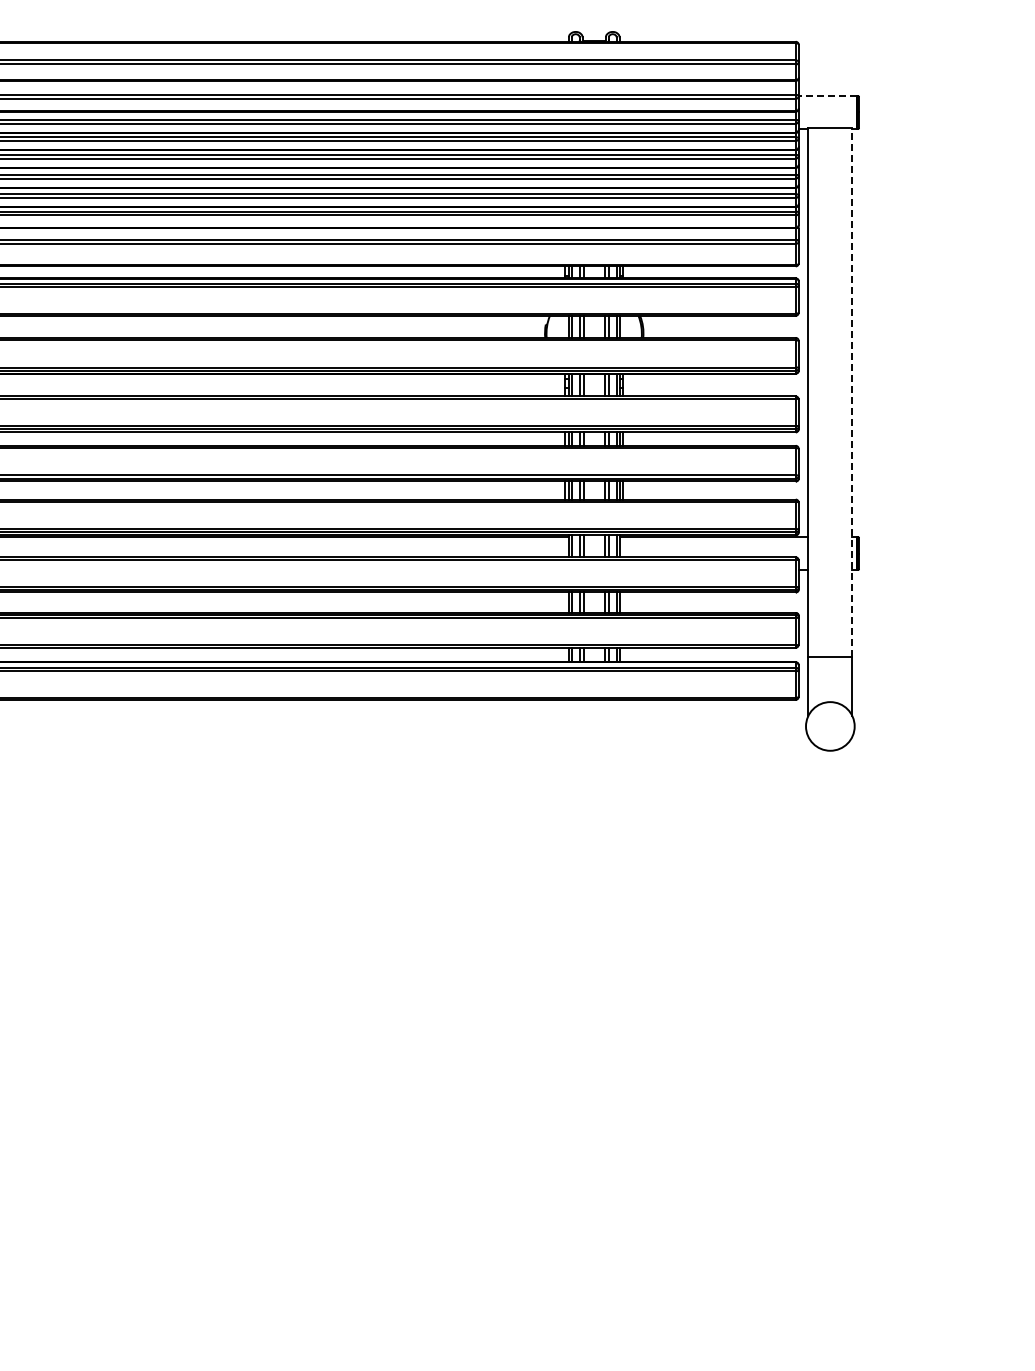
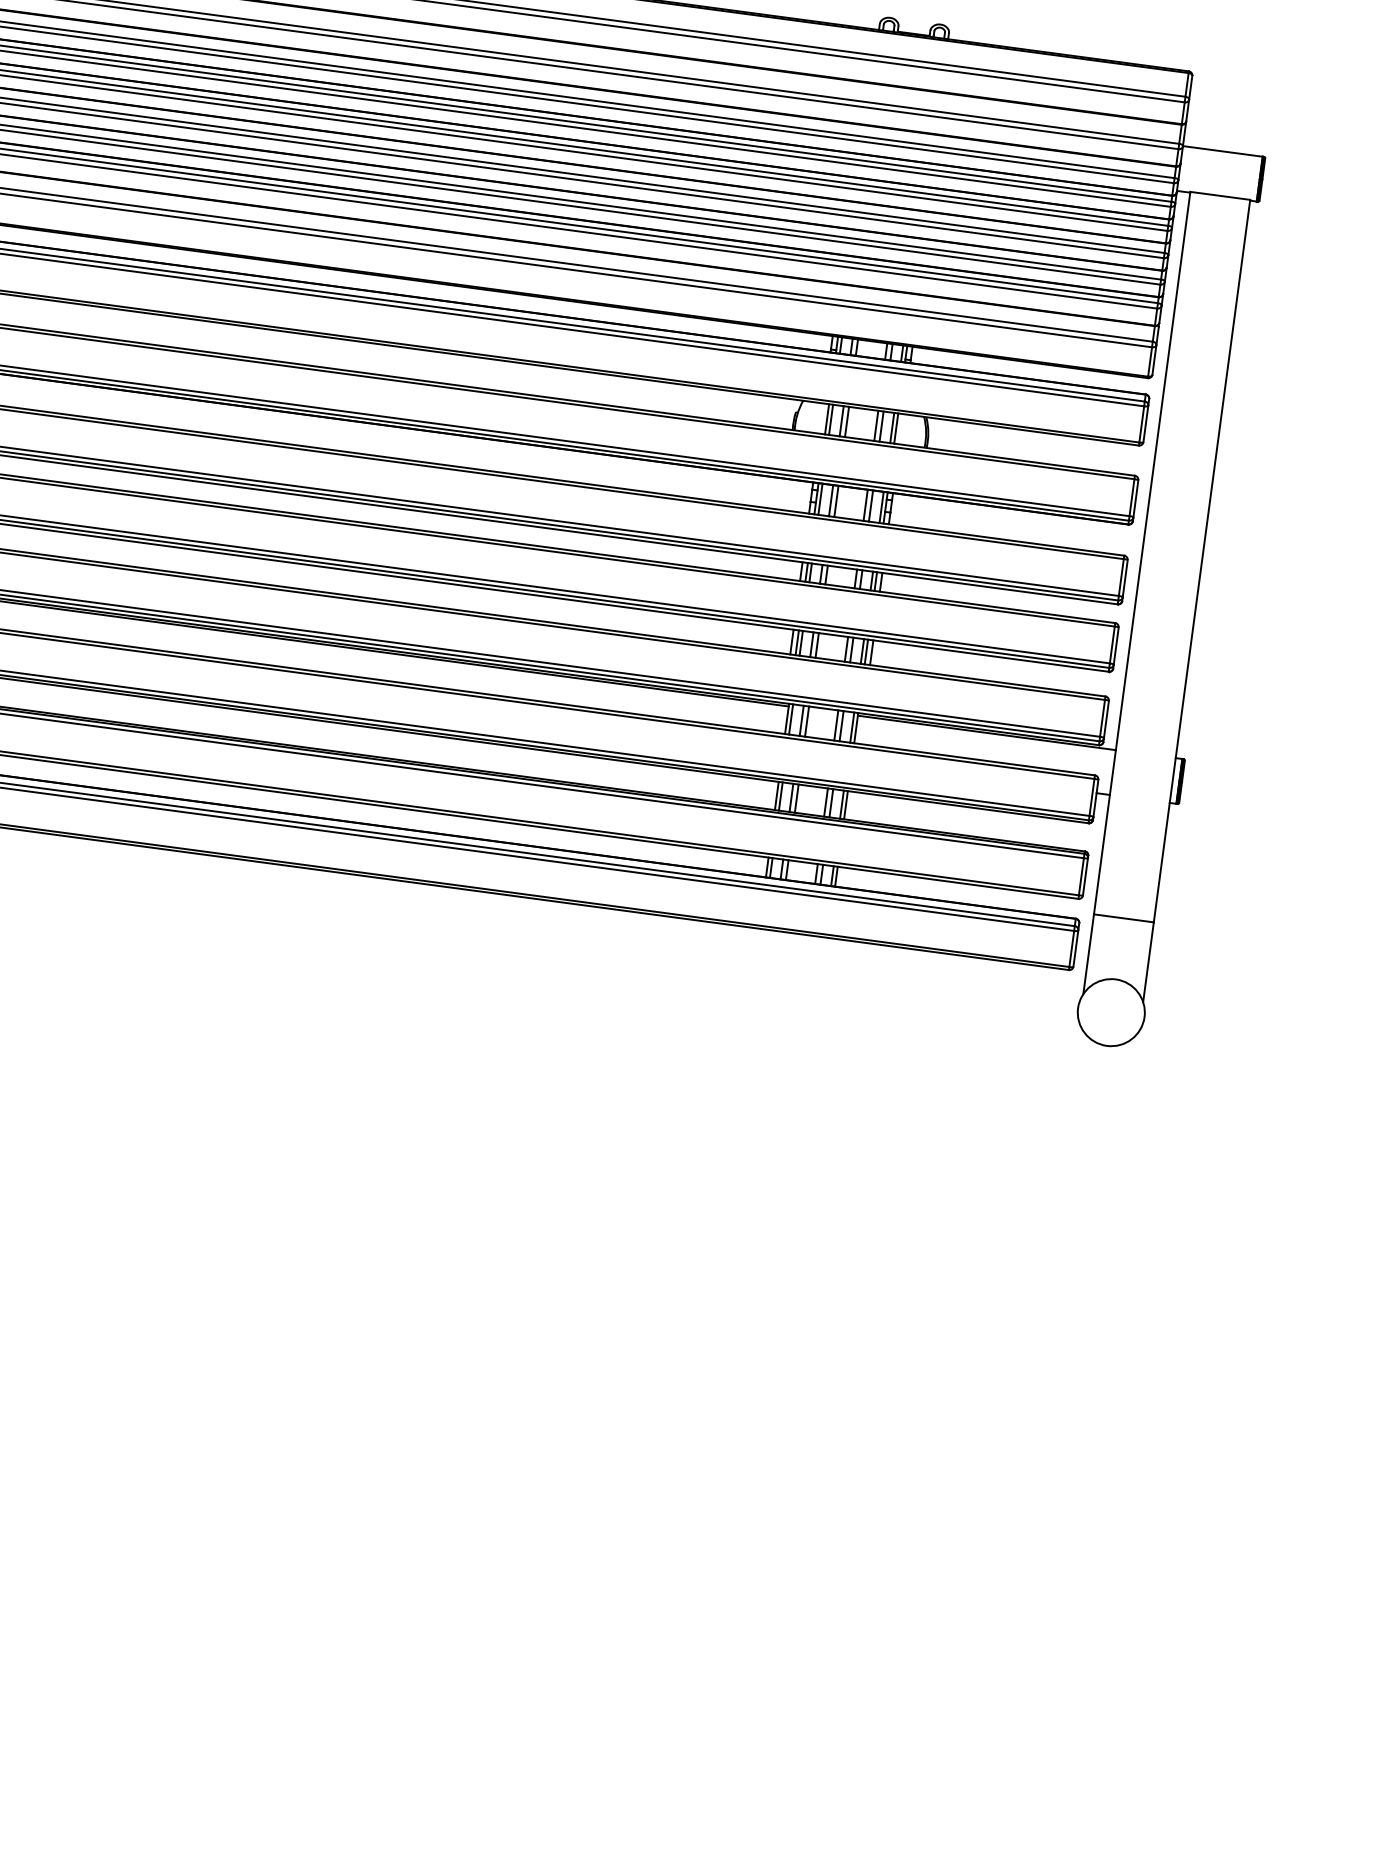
line: (827, 96) -> (1222, 151), dashed -> solid
line: (852, 392) -> (1202, 560), dashed -> solid

